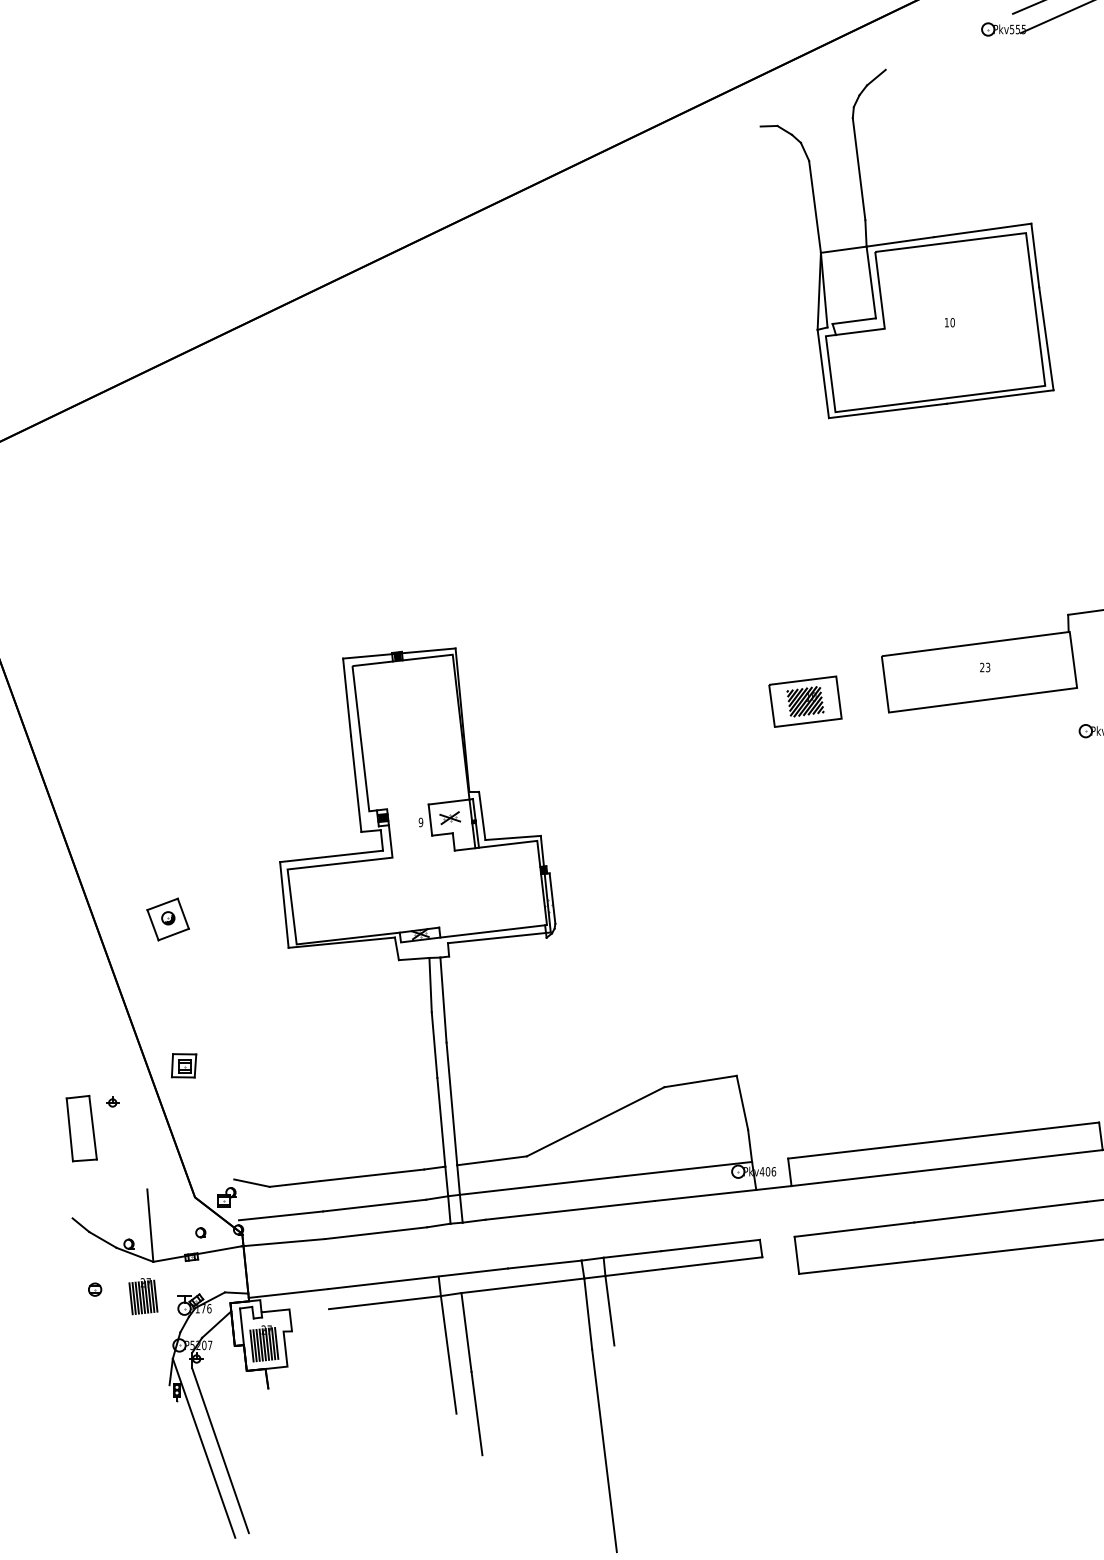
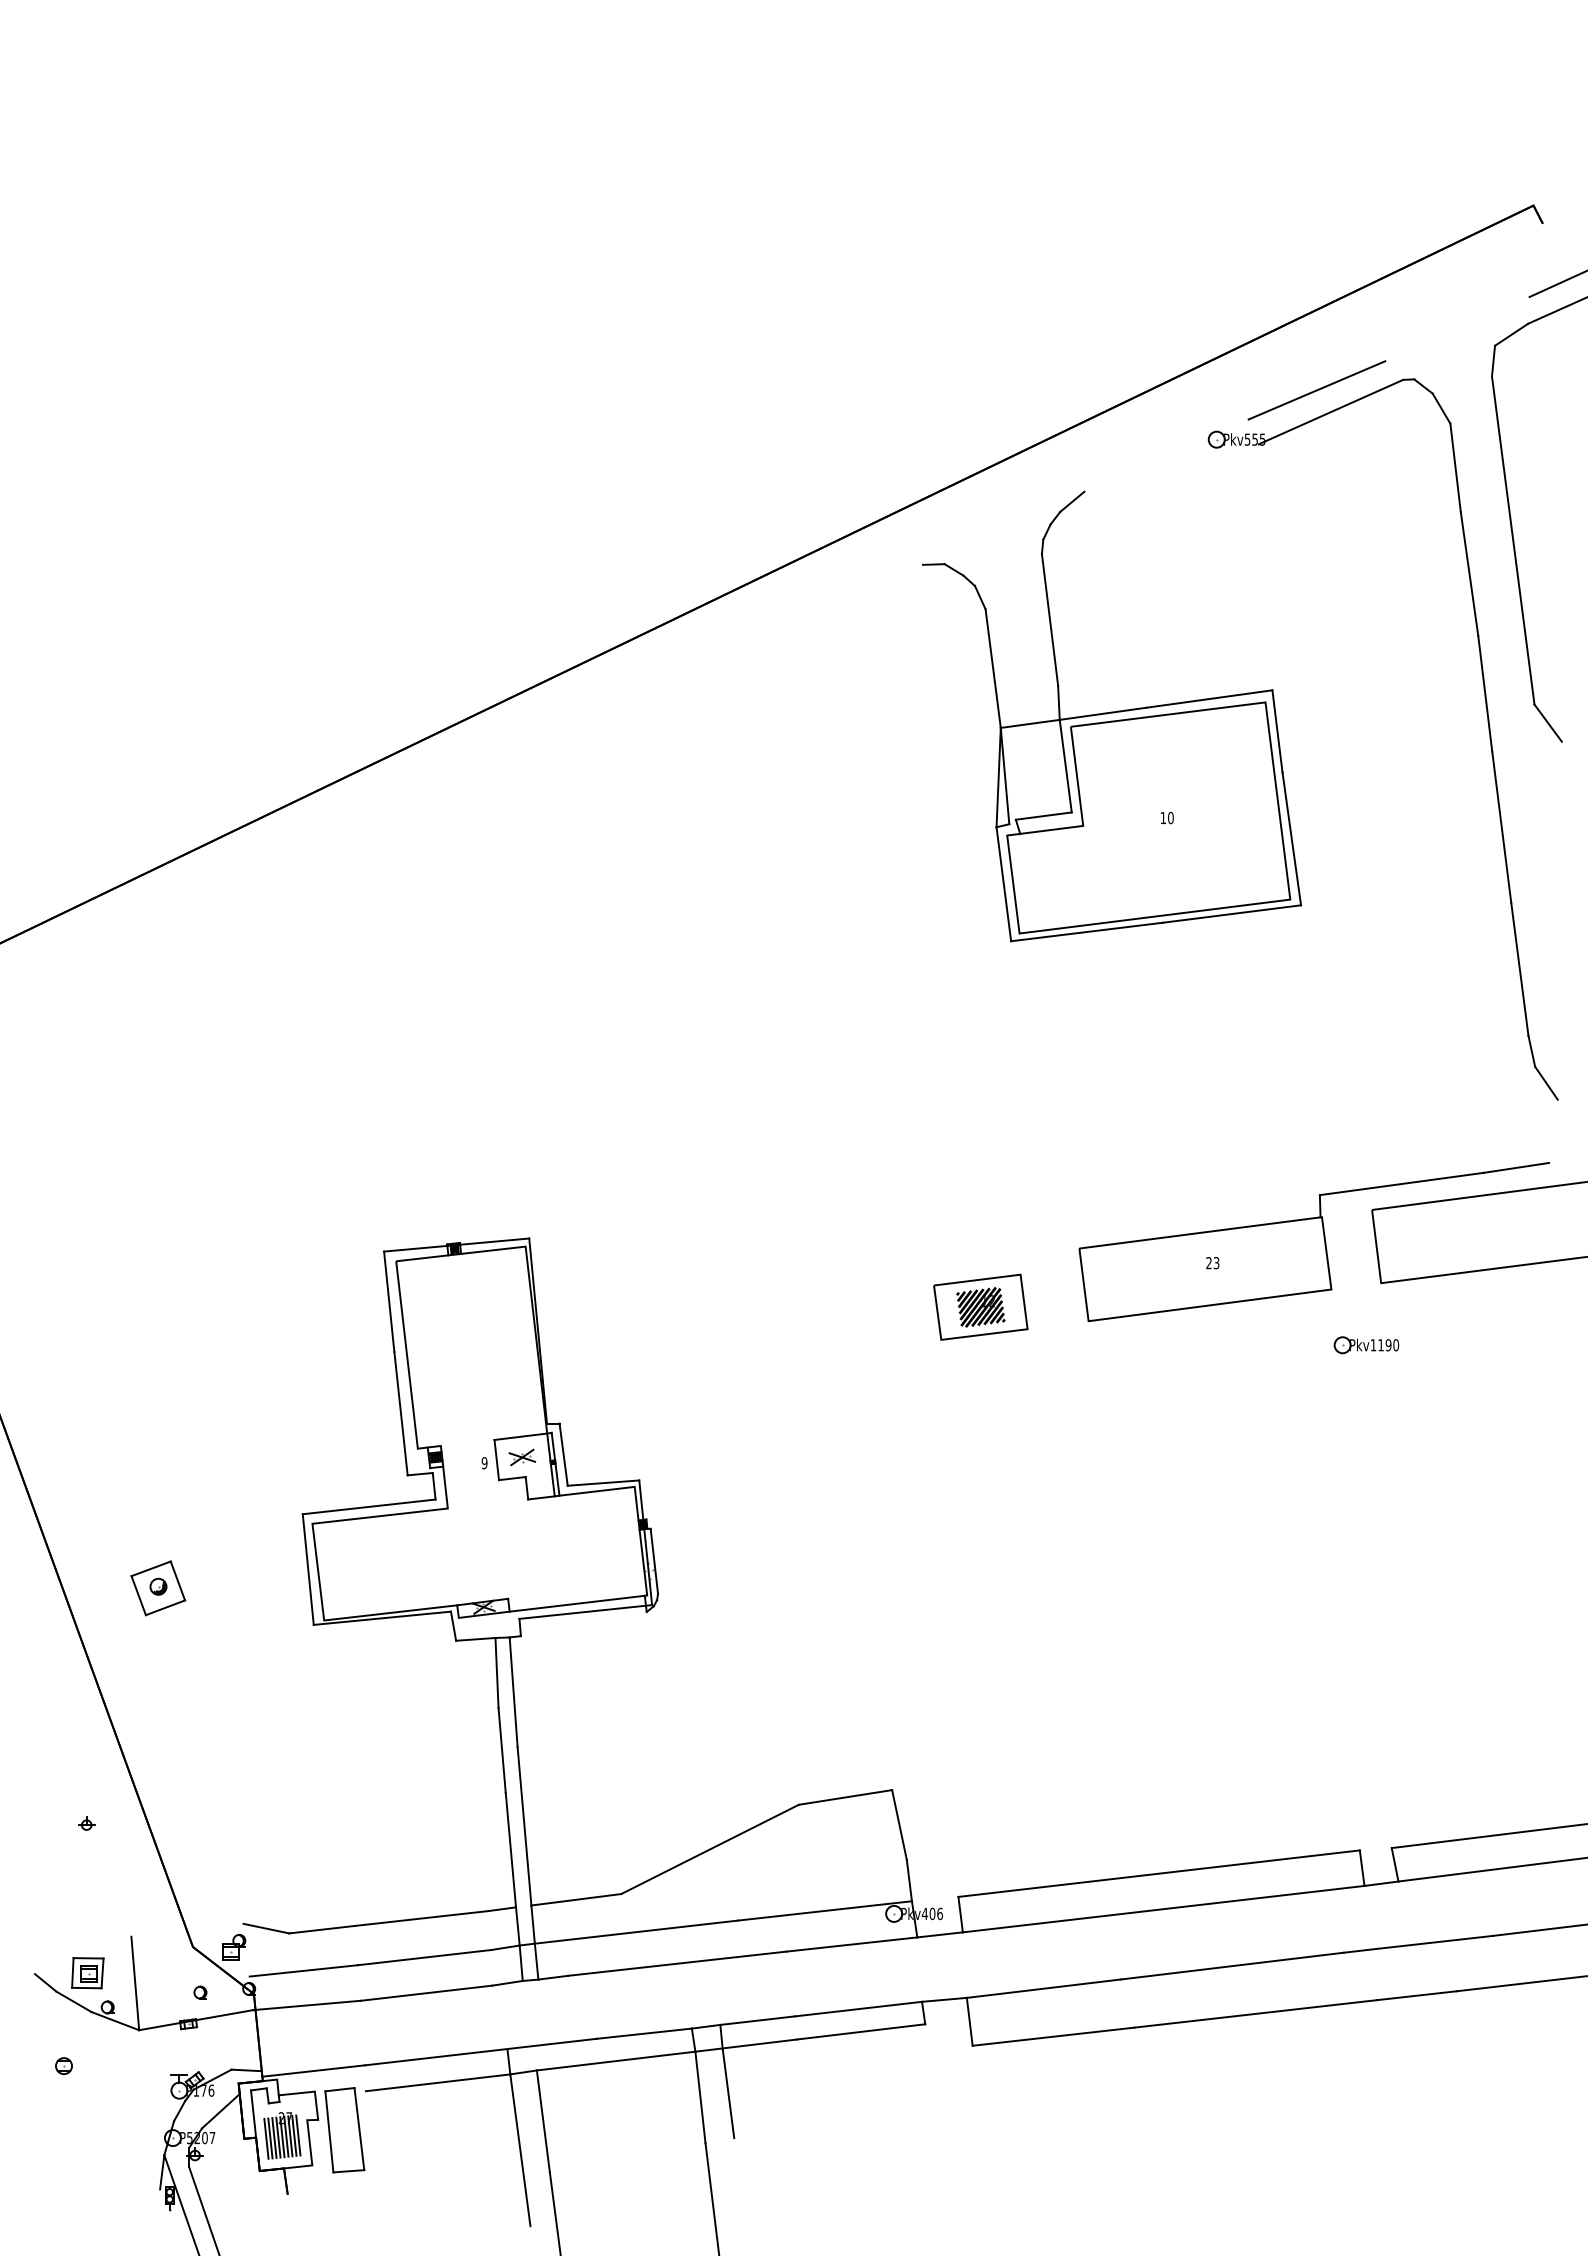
text: (814, 697) -> (992, 1301), 10 -> 12
part: (183, 1066) -> (87, 1973), moved
part: (81, 1128) -> (344, 2130), moved
line: (777, 1238) -> (944, 1999), added
part: (143, 1296) -> (126, 2074), removed

